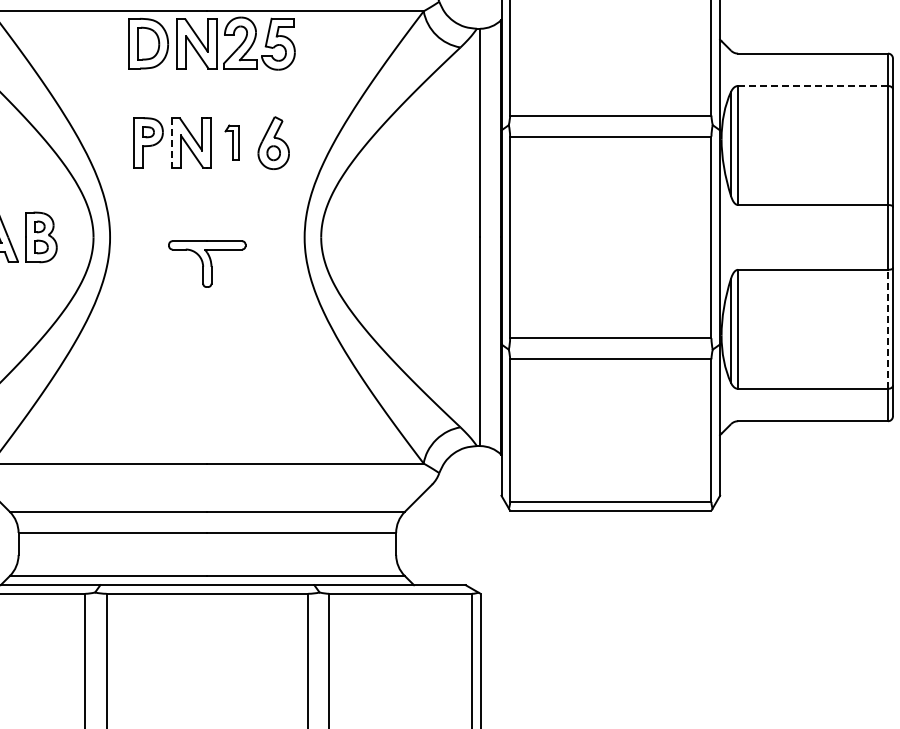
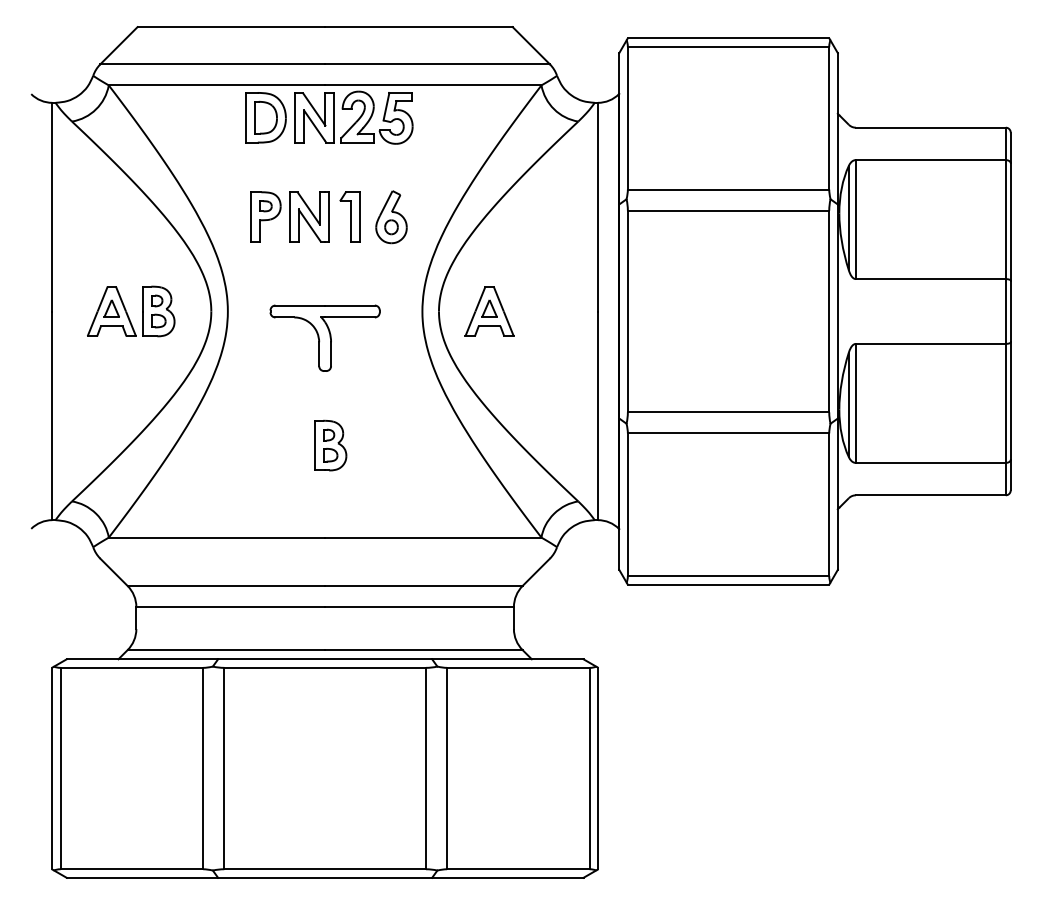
line: (812, 86) -> (930, 160), dashed -> solid
part: (231, 142) -> (349, 216), size x1.43
line: (171, 143) -> (289, 217), dashed -> solid
part: (371, 237) -> (489, 311), added
part: (206, 263) -> (324, 337), size x1.43
line: (887, 328) -> (1005, 402), dashed -> solid
part: (212, 371) -> (330, 445), added

